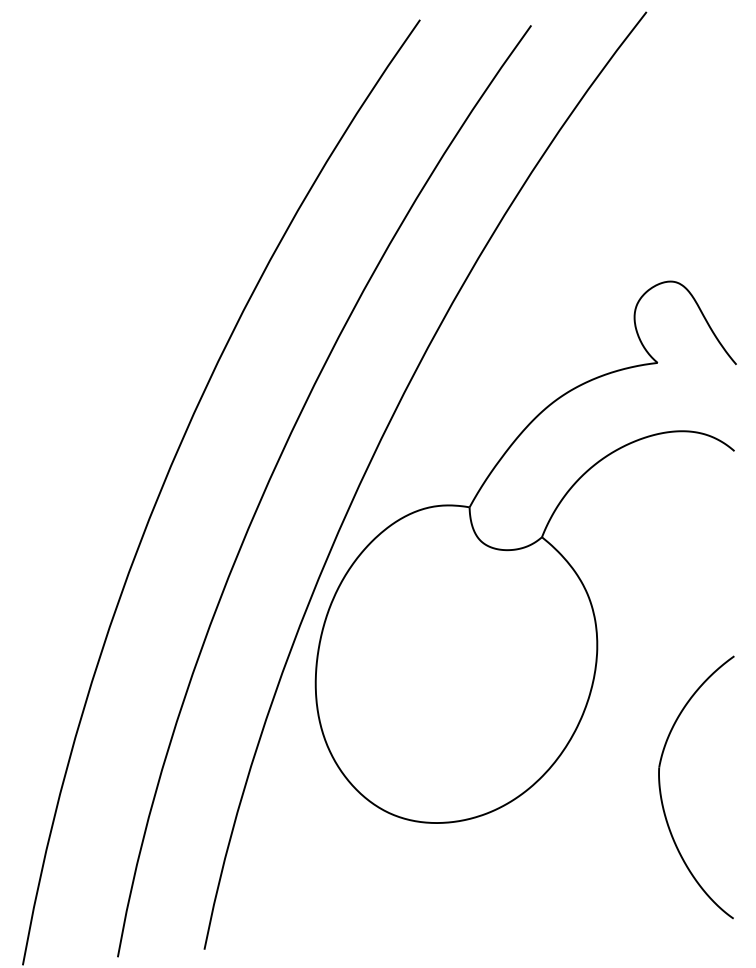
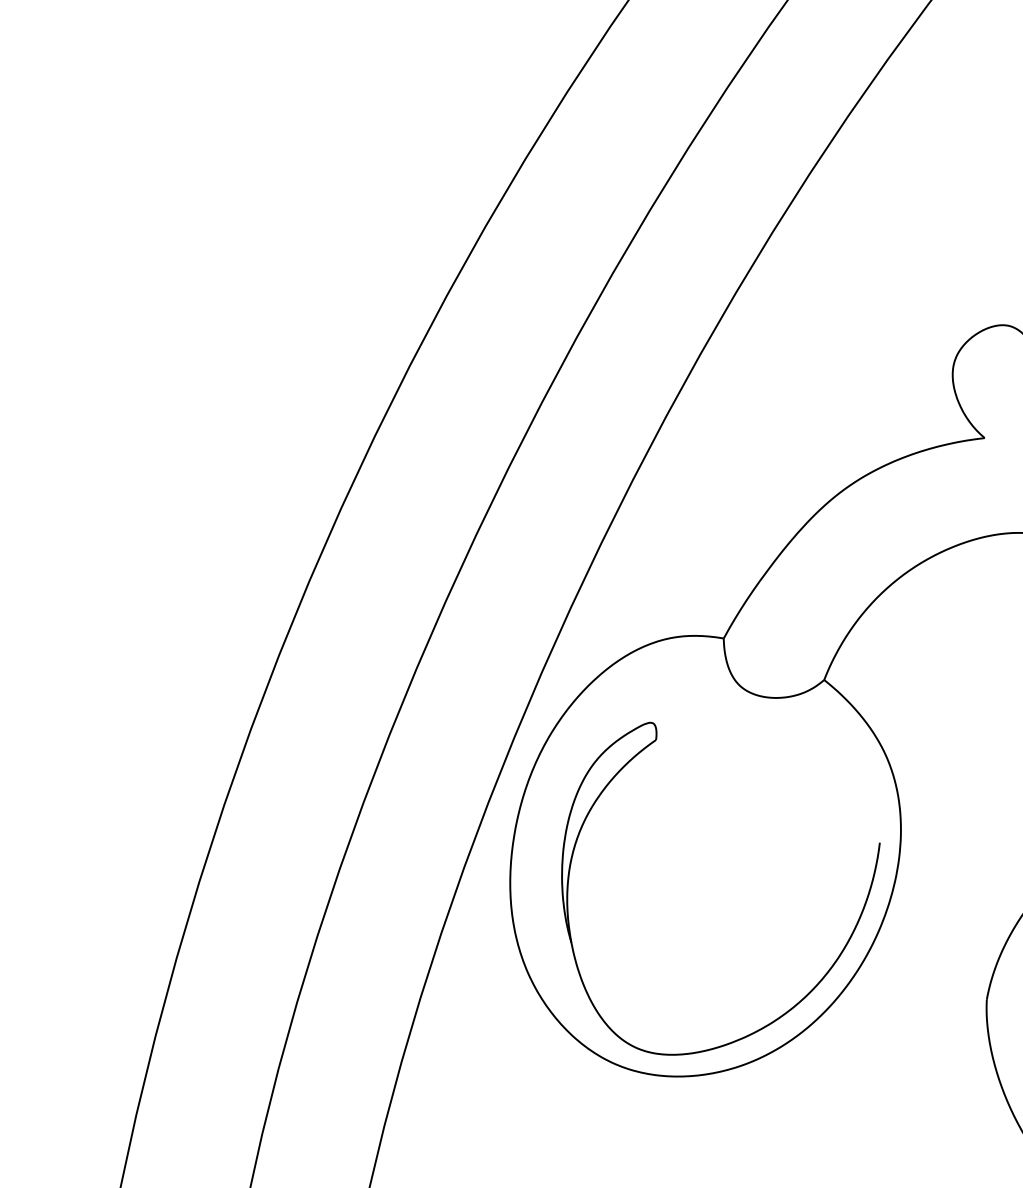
part: (542, 748) -> (824, 973), added

